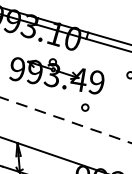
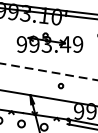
part: (84, 108) -> (60, 86), moved

